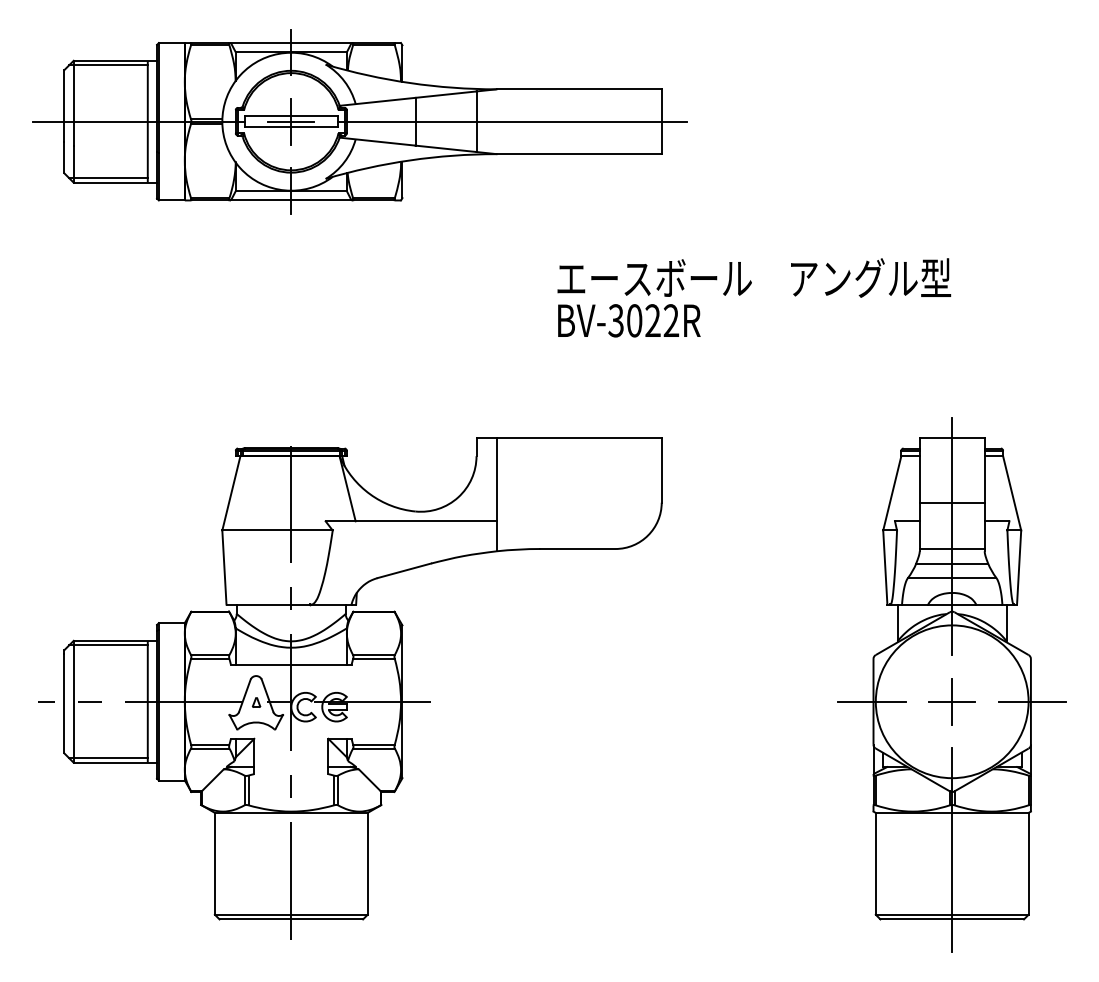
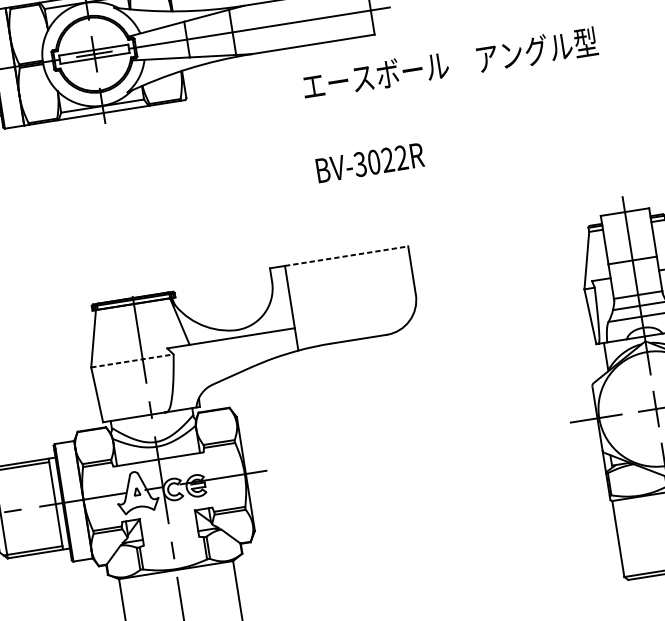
text: (754, 277) -> (450, 63), moved
line: (579, 437) -> (346, 255), solid -> dashed
line: (278, 530) -> (133, 360), solid -> dashed

